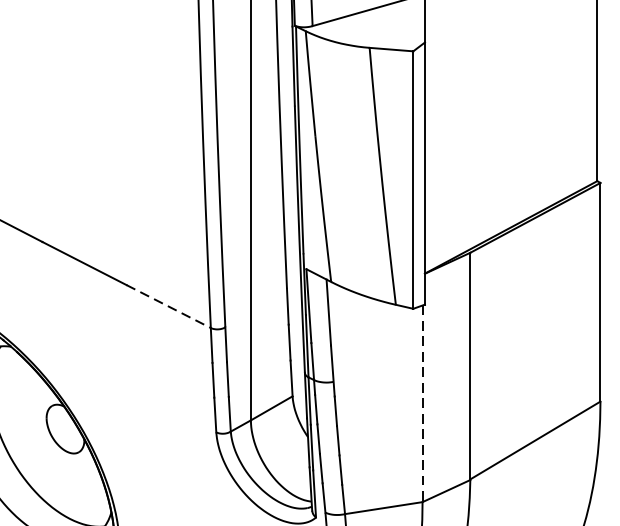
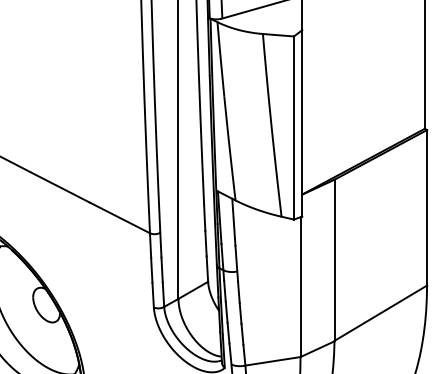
line: (169, 305) -> (120, 217), dashed -> solid
line: (422, 404) -> (300, 287), dashed -> solid

